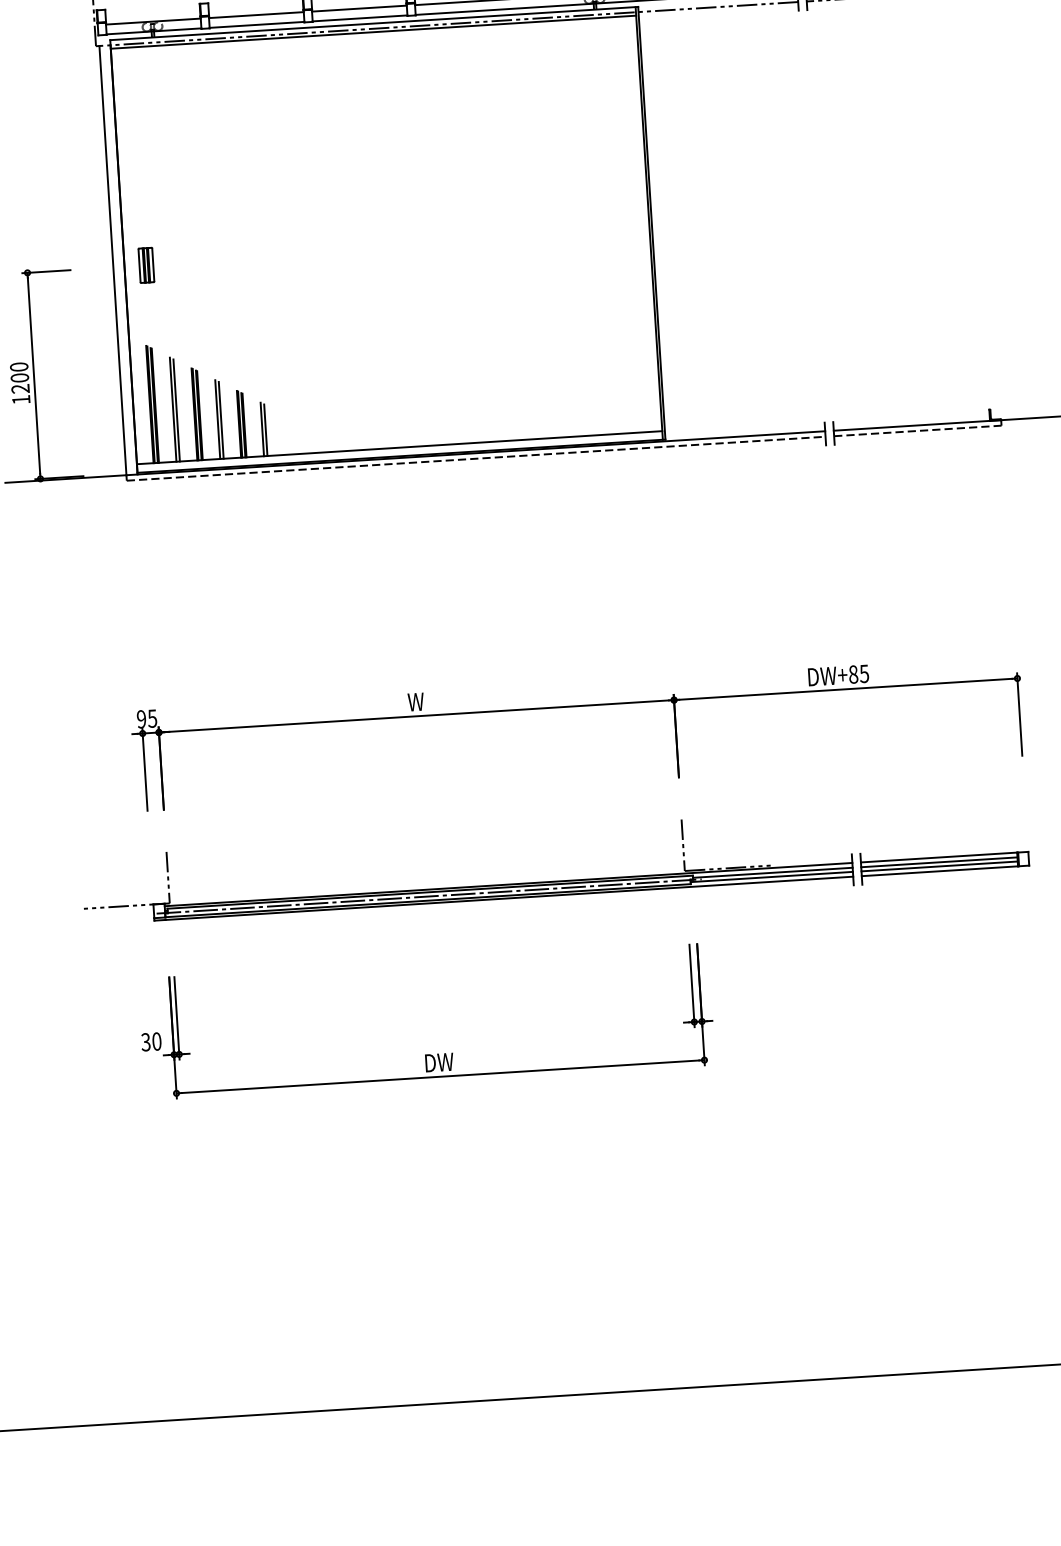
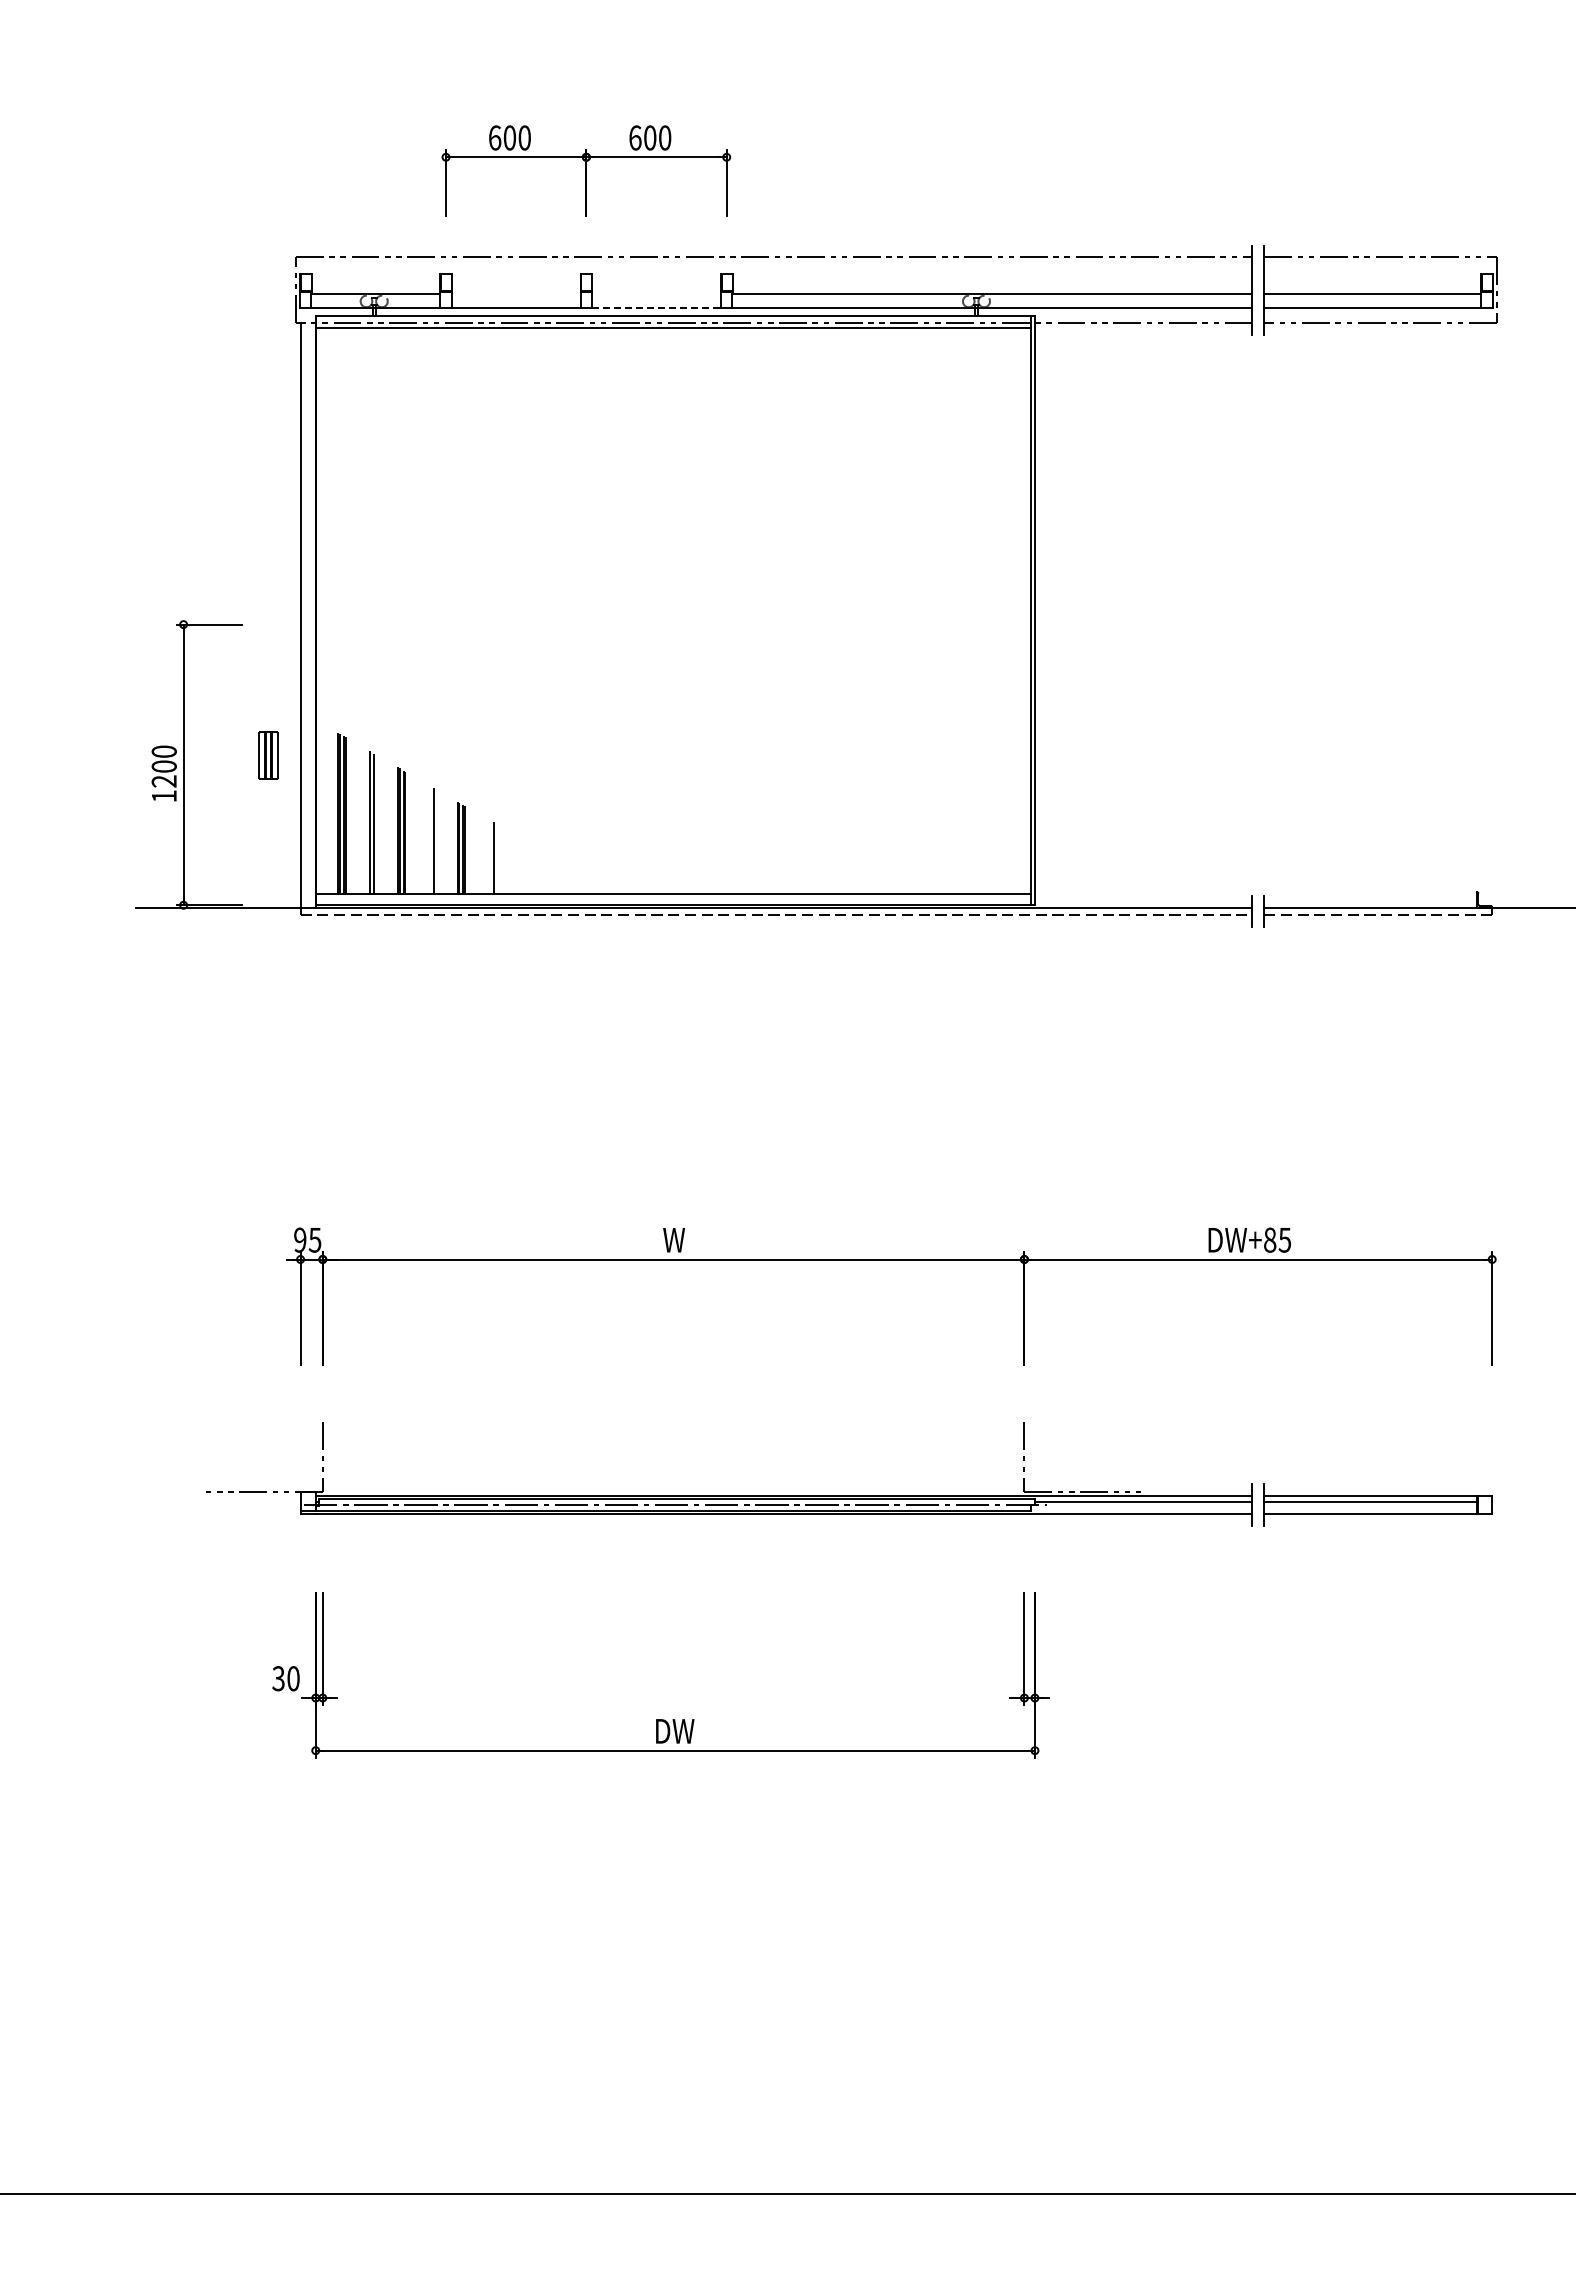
line: (359, 8) -> (656, 294), removed
line: (255, 15) -> (515, 294), removed
line: (360, 18) -> (656, 307), solid -> dashed
part: (146, 265) -> (268, 755), moved
line: (217, 419) -> (429, 839), removed
line: (262, 429) -> (488, 856), removed
line: (939, 866) -> (1370, 1507), removed
line: (771, 876) -> (1141, 1507), removed

